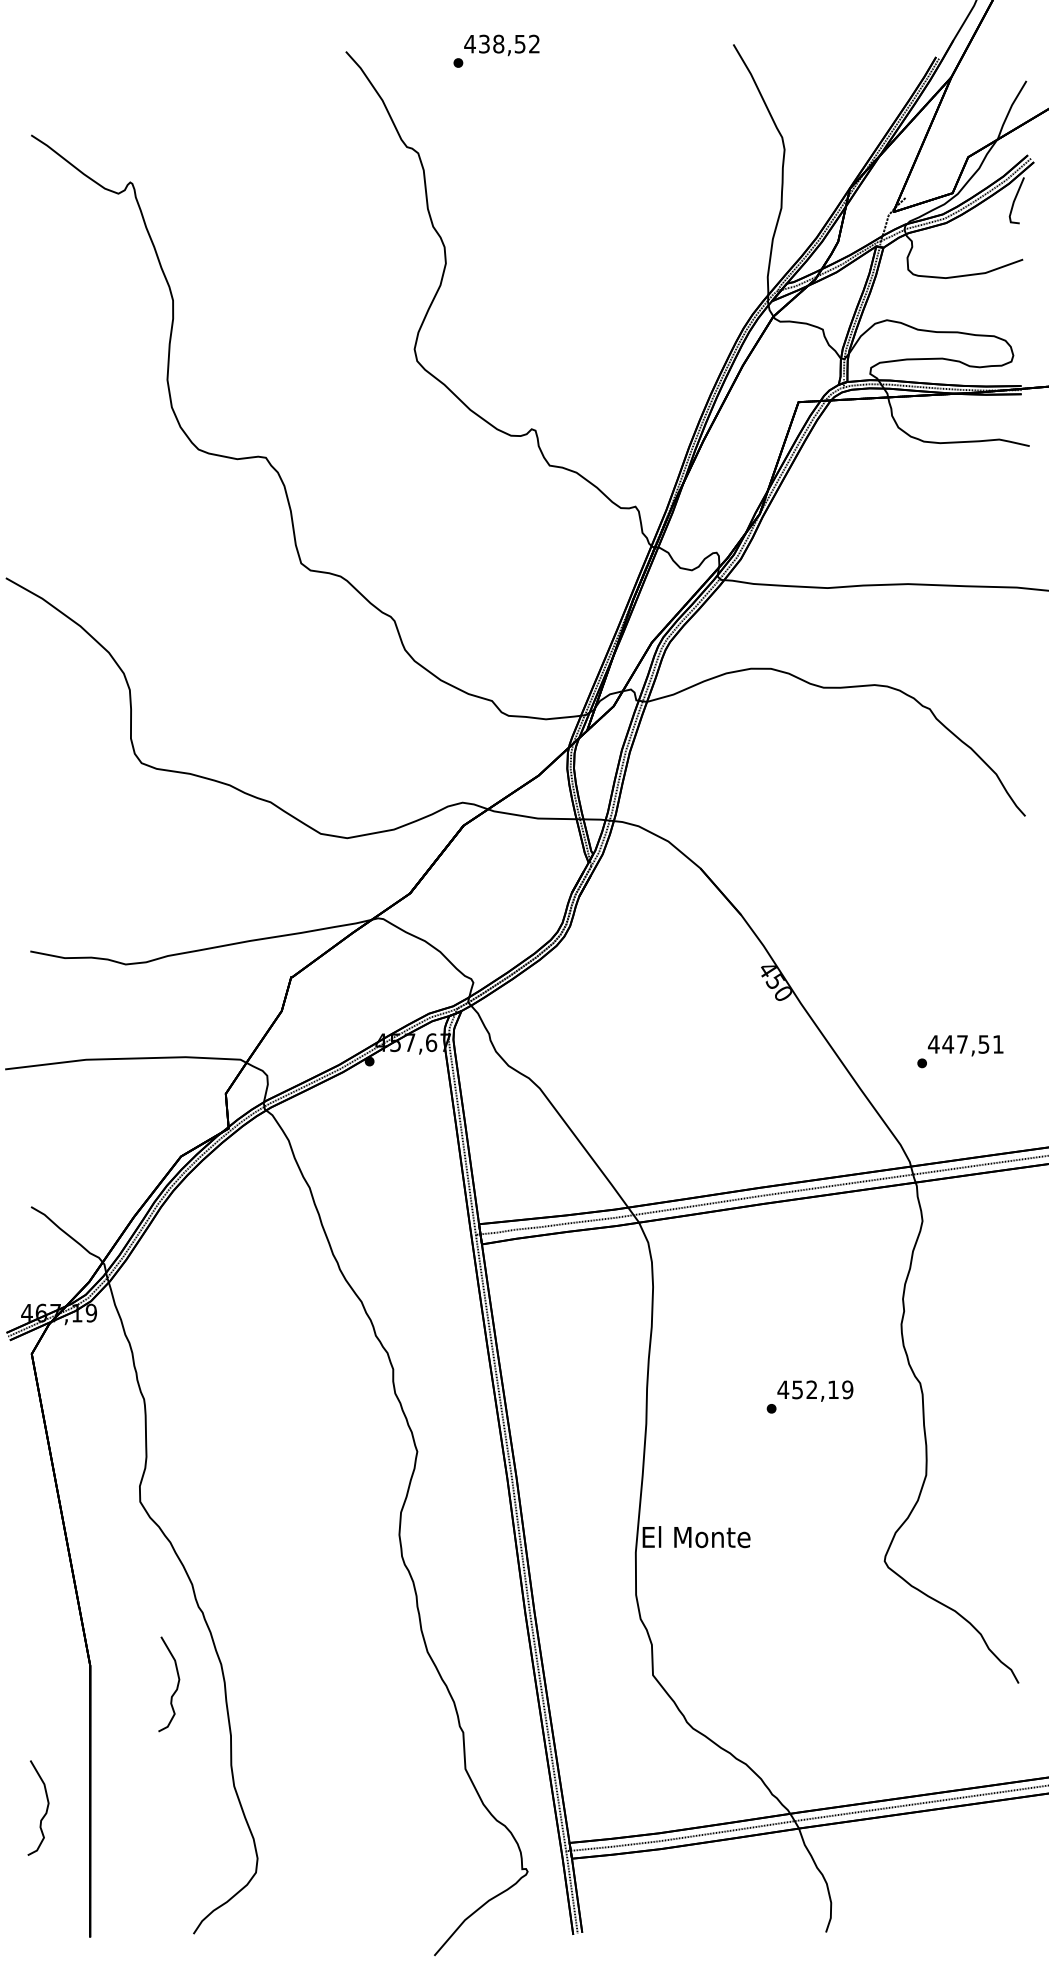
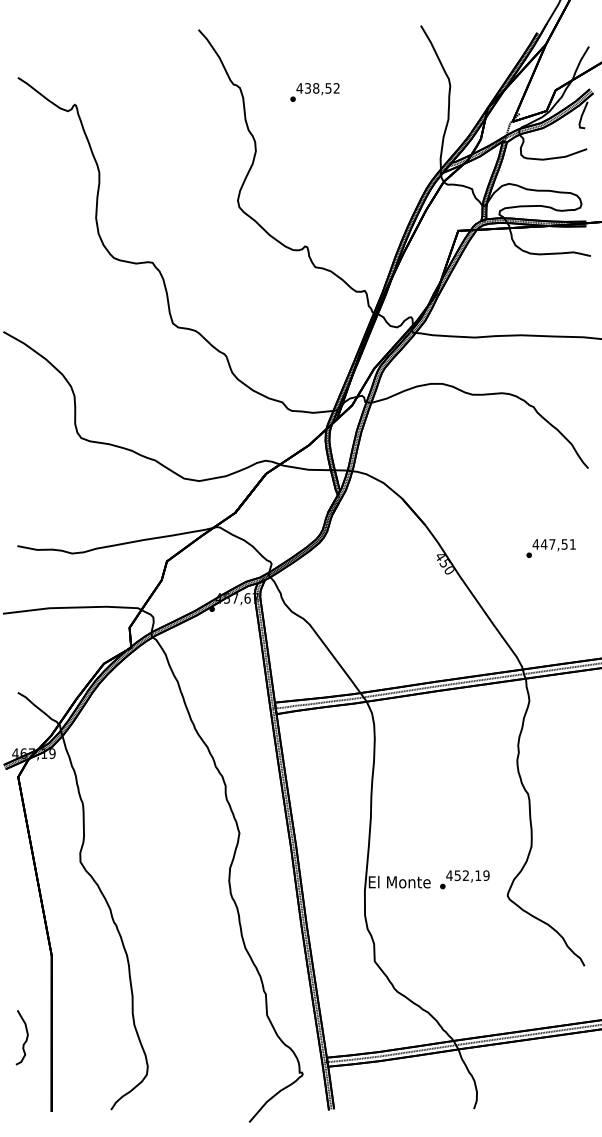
text: (495, 51) -> (314, 92), moved
text: (959, 1051) -> (550, 548), moved
text: (809, 1396) -> (464, 879), moved
curve: (176, 1684) -> (101, 966), removed

